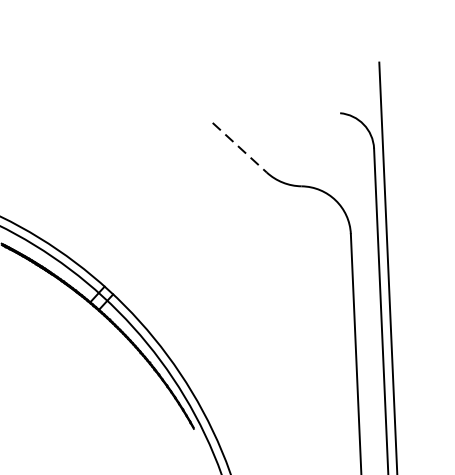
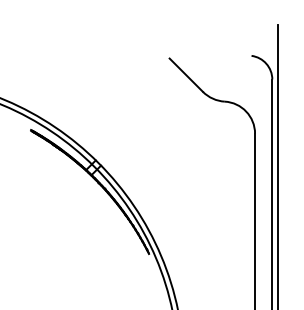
line: (240, 148) -> (186, 75), dashed -> solid

